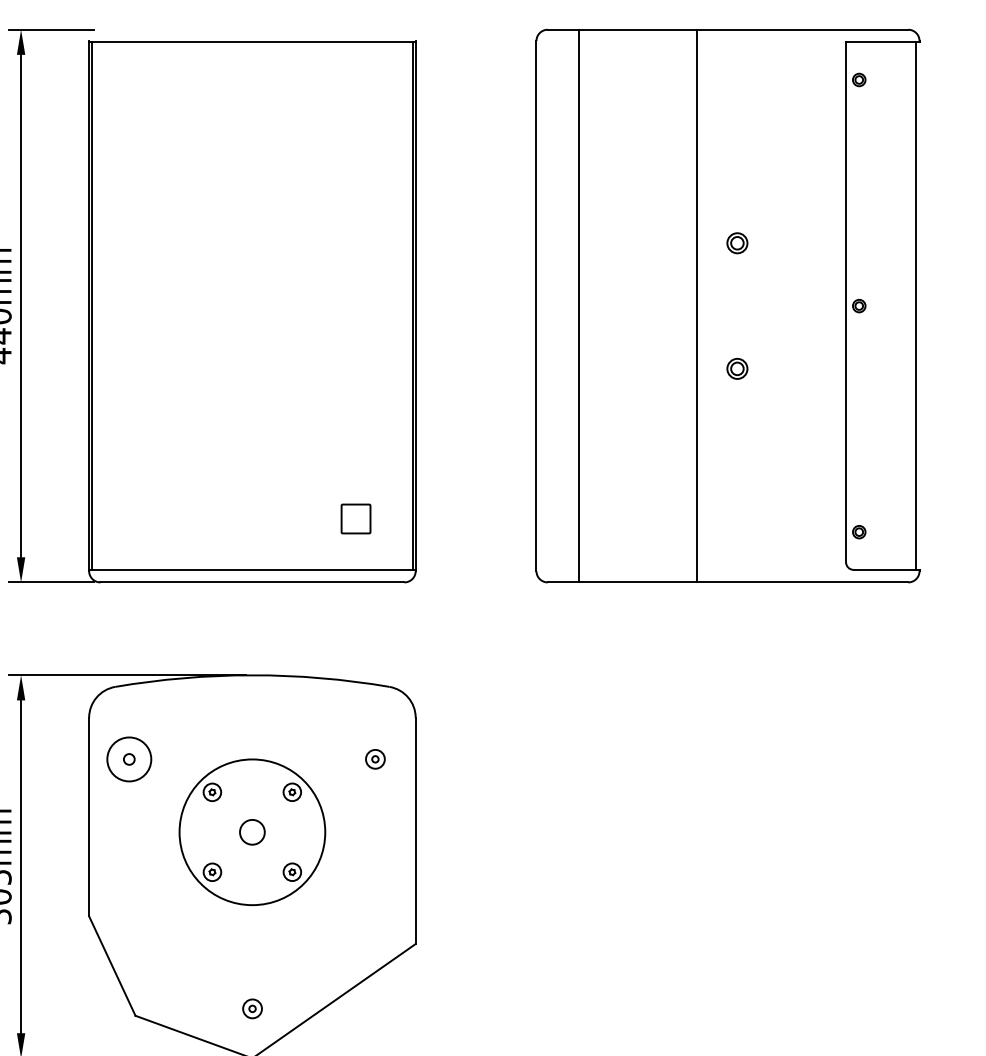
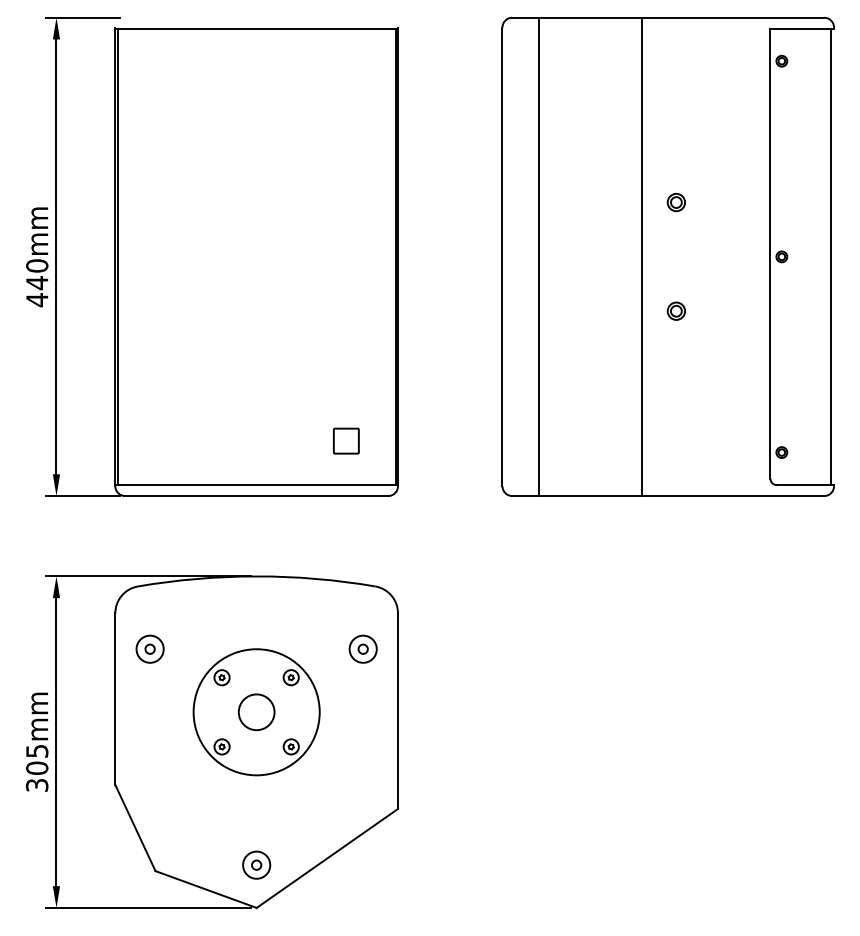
circle: (128, 758) -> (149, 648), size x0.71
part: (374, 758) -> (362, 648), size x1.67
circle: (252, 832) -> (256, 712), size x1.67
part: (252, 1008) -> (256, 864), size x1.67

